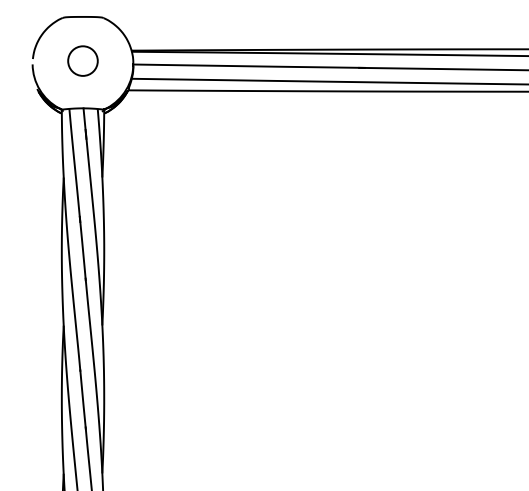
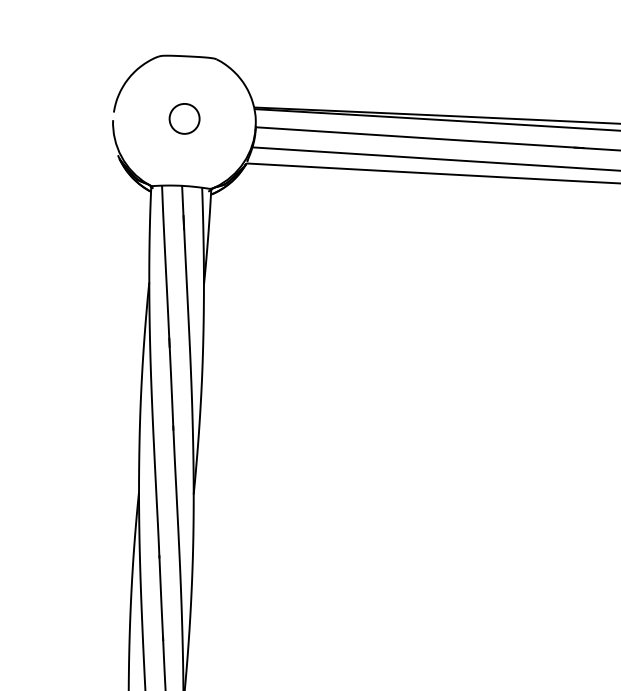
circle: (82, 60) -> (183, 118), size x0.71

